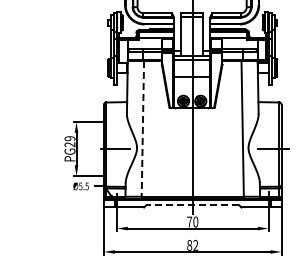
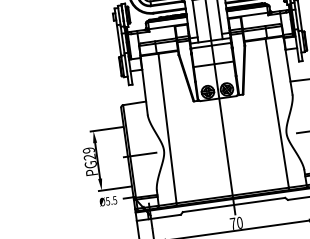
line: (142, 128) -> (167, 128), dashed -> solid
line: (192, 205) -> (233, 205), dashed -> solid

